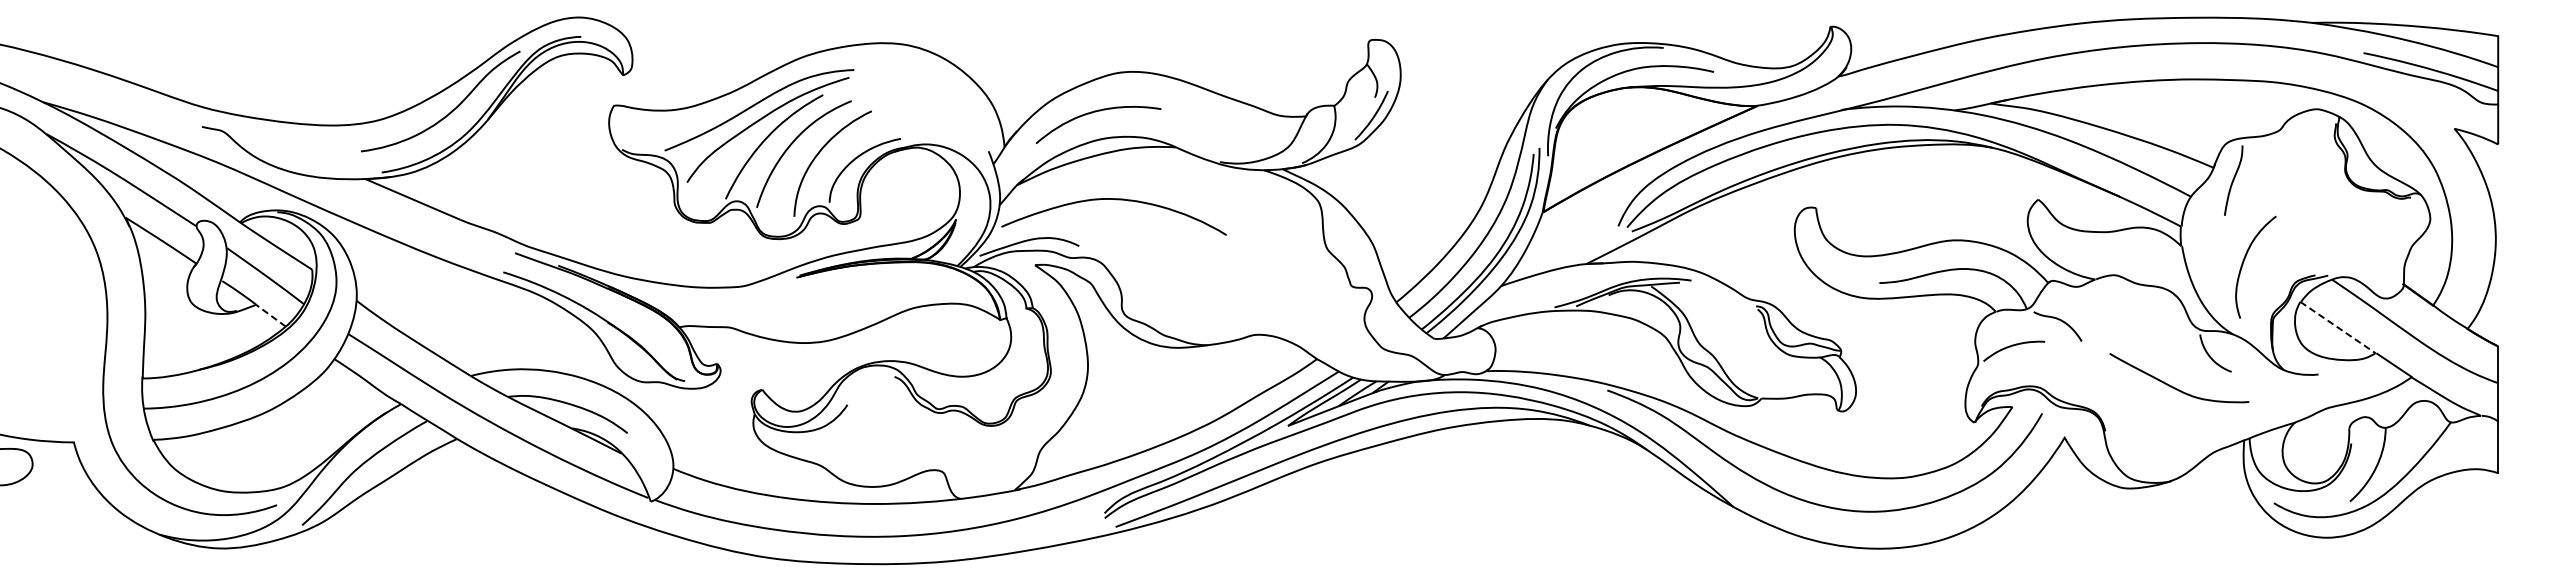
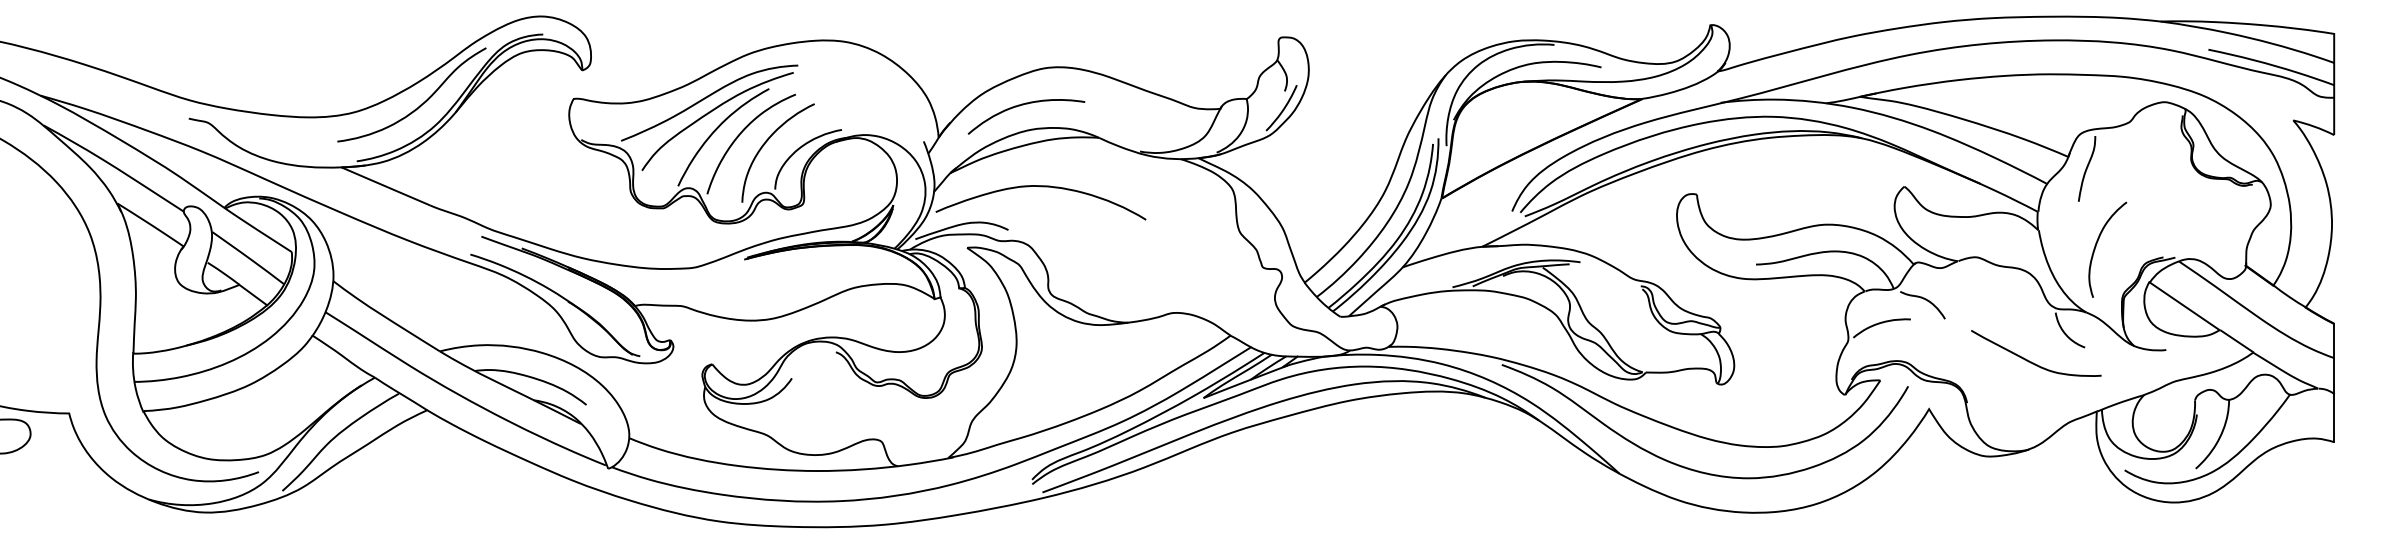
line: (270, 315) -> (252, 294), dashed -> solid
line: (2338, 327) -> (2184, 306), dashed -> solid

